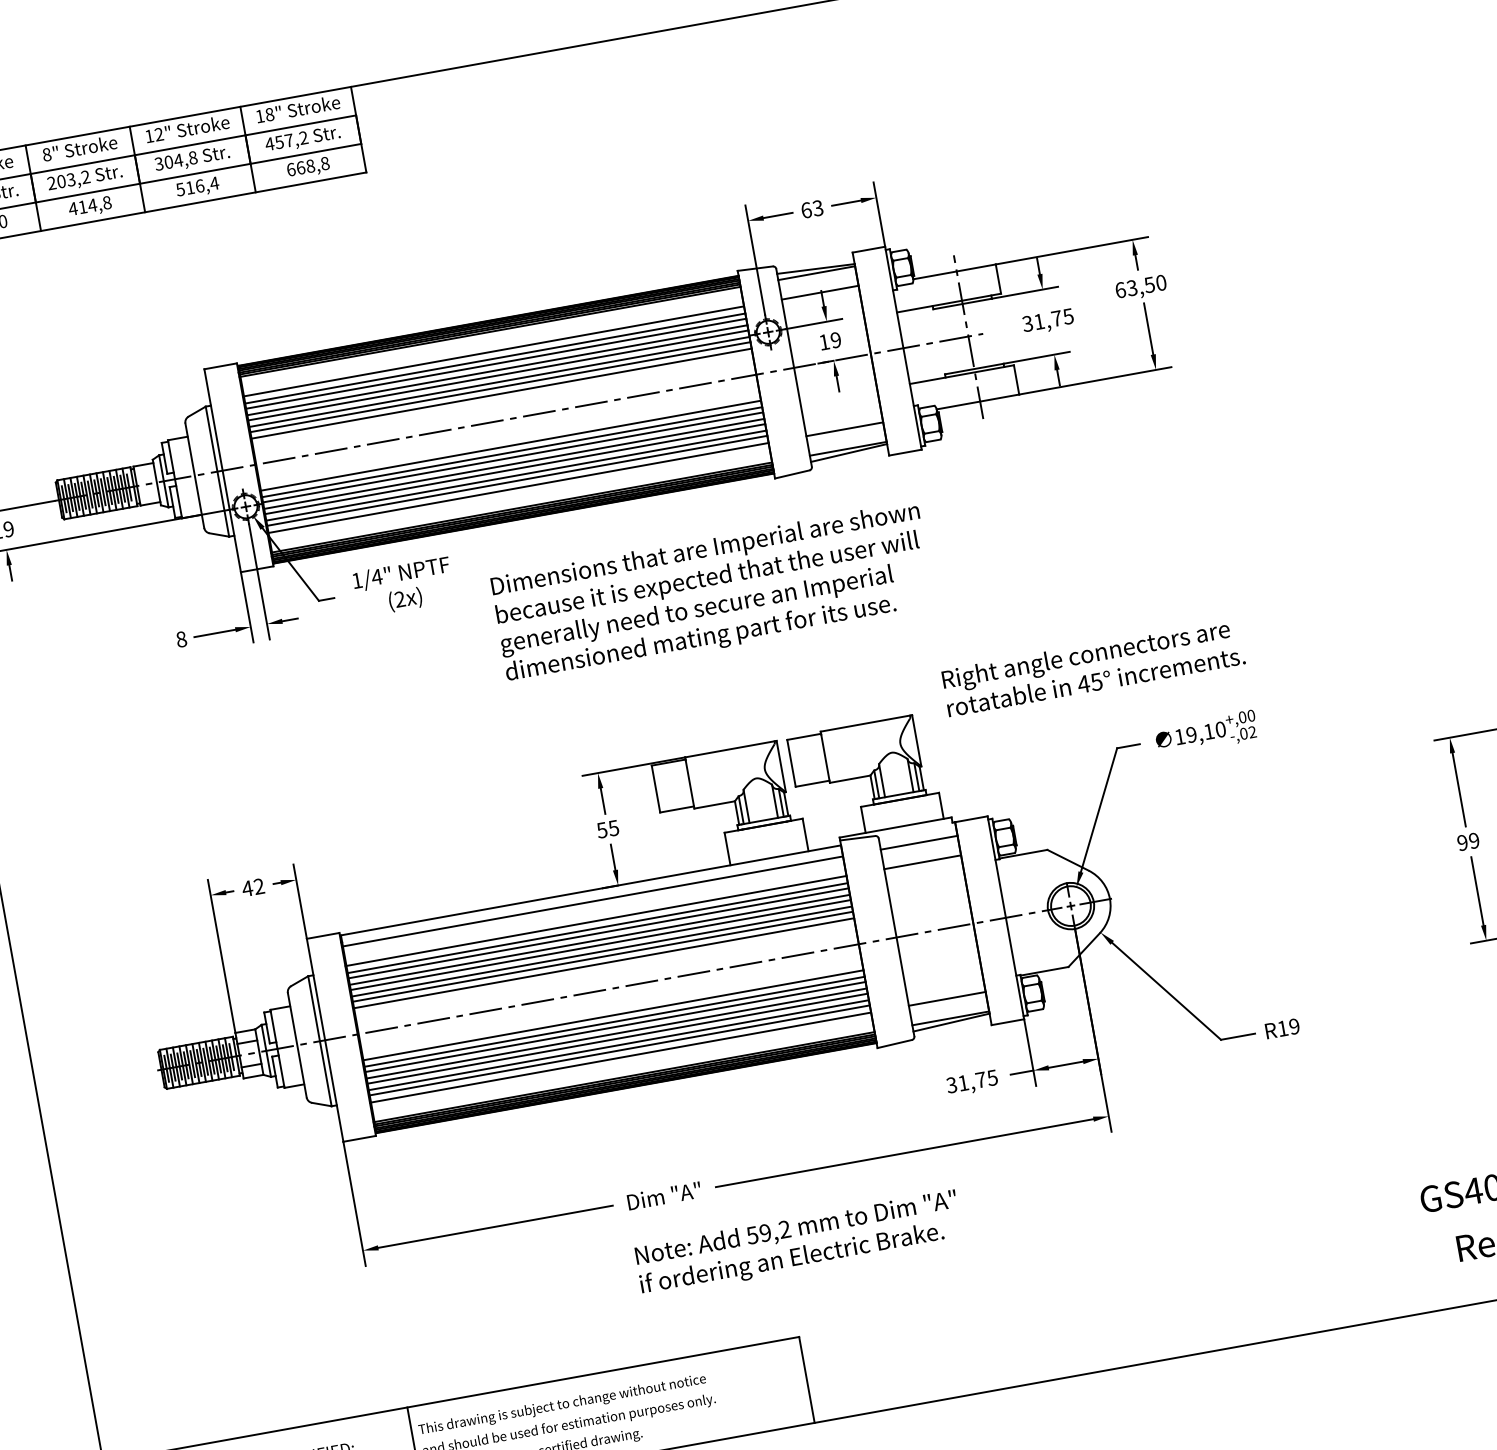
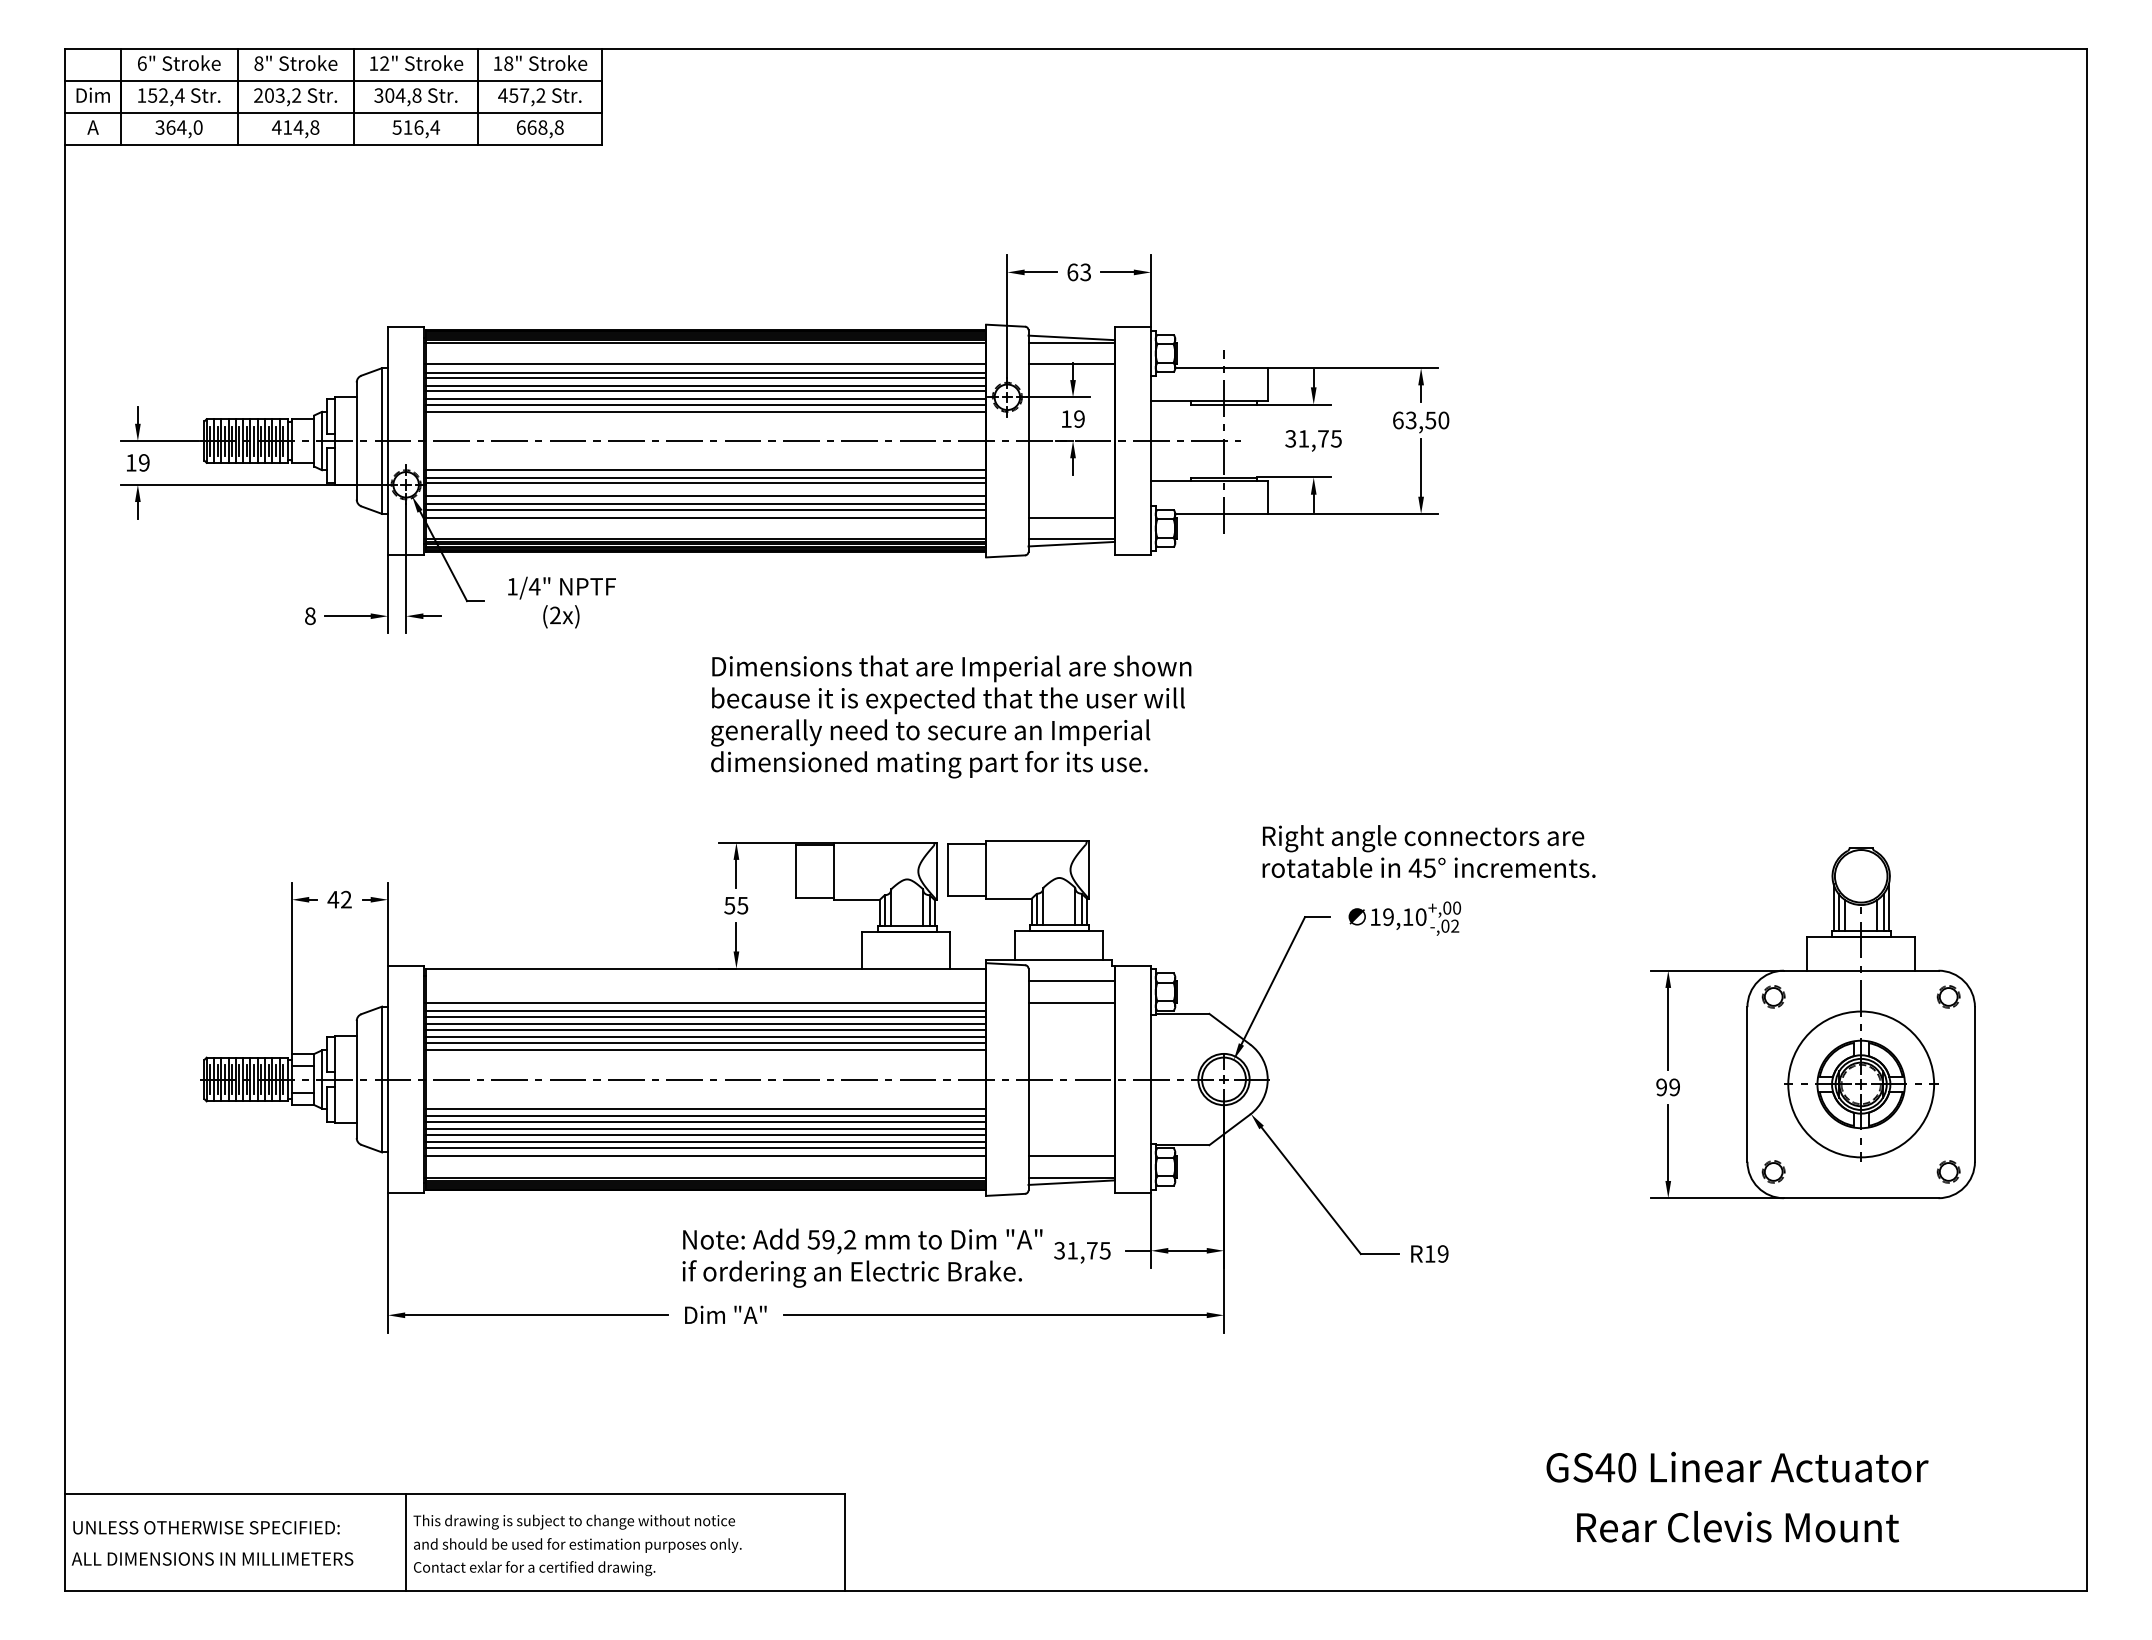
line: (513, 463) -> (705, 490), removed
text: (712, 592) -> (951, 716), moved
text: (1092, 667) -> (1428, 851), moved
line: (592, 901) -> (705, 981), removed
text: (798, 1243) -> (862, 1257), moved

